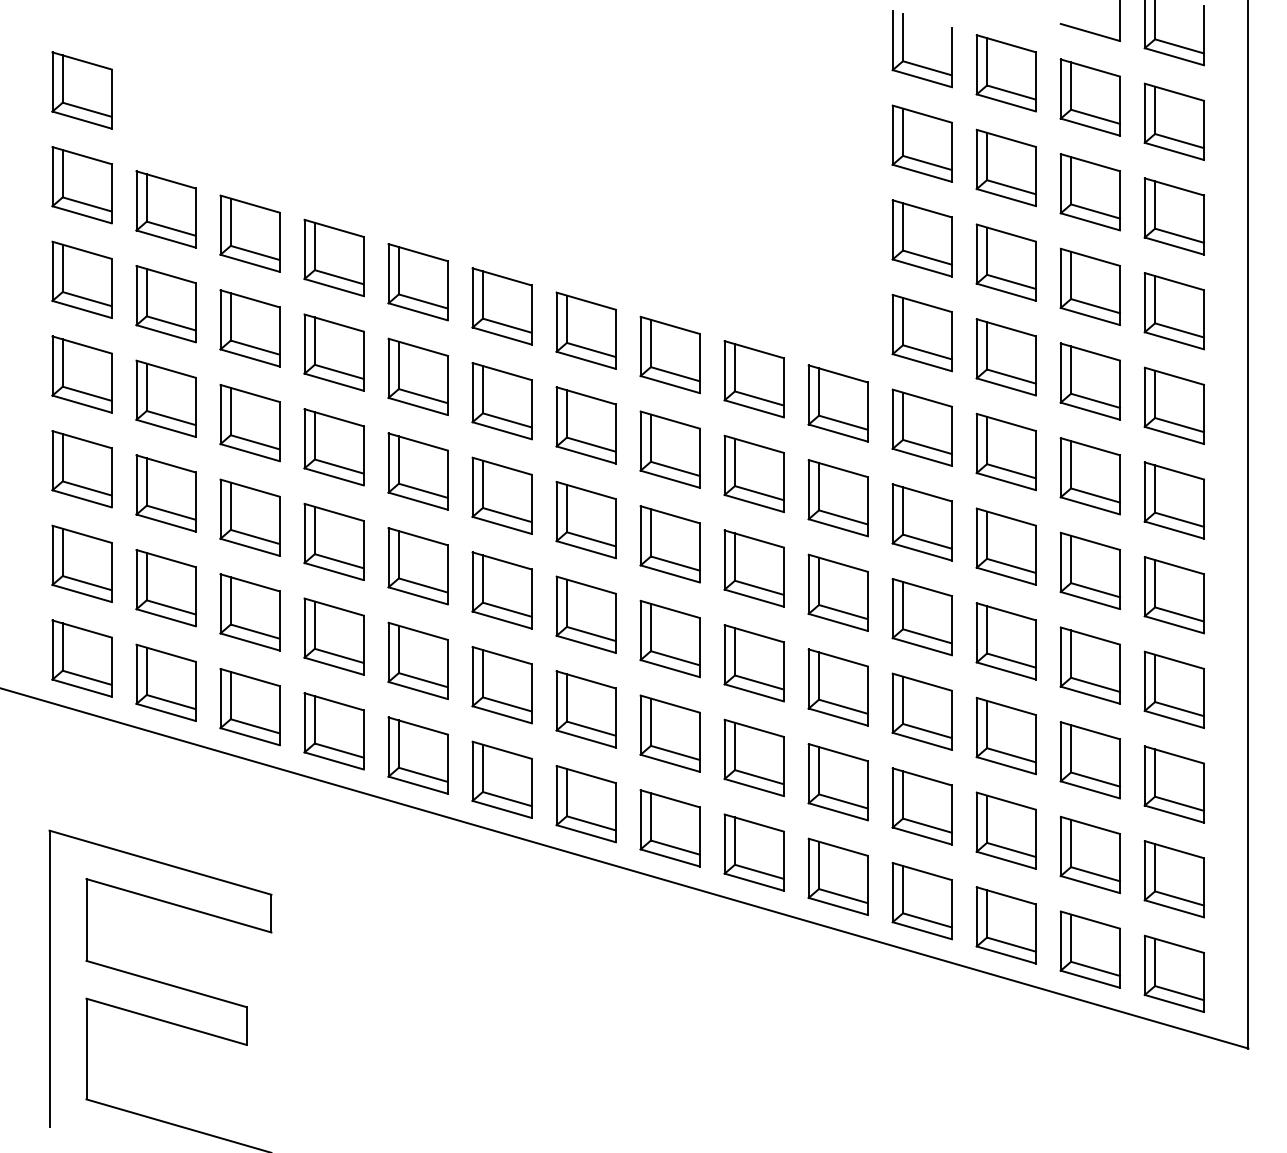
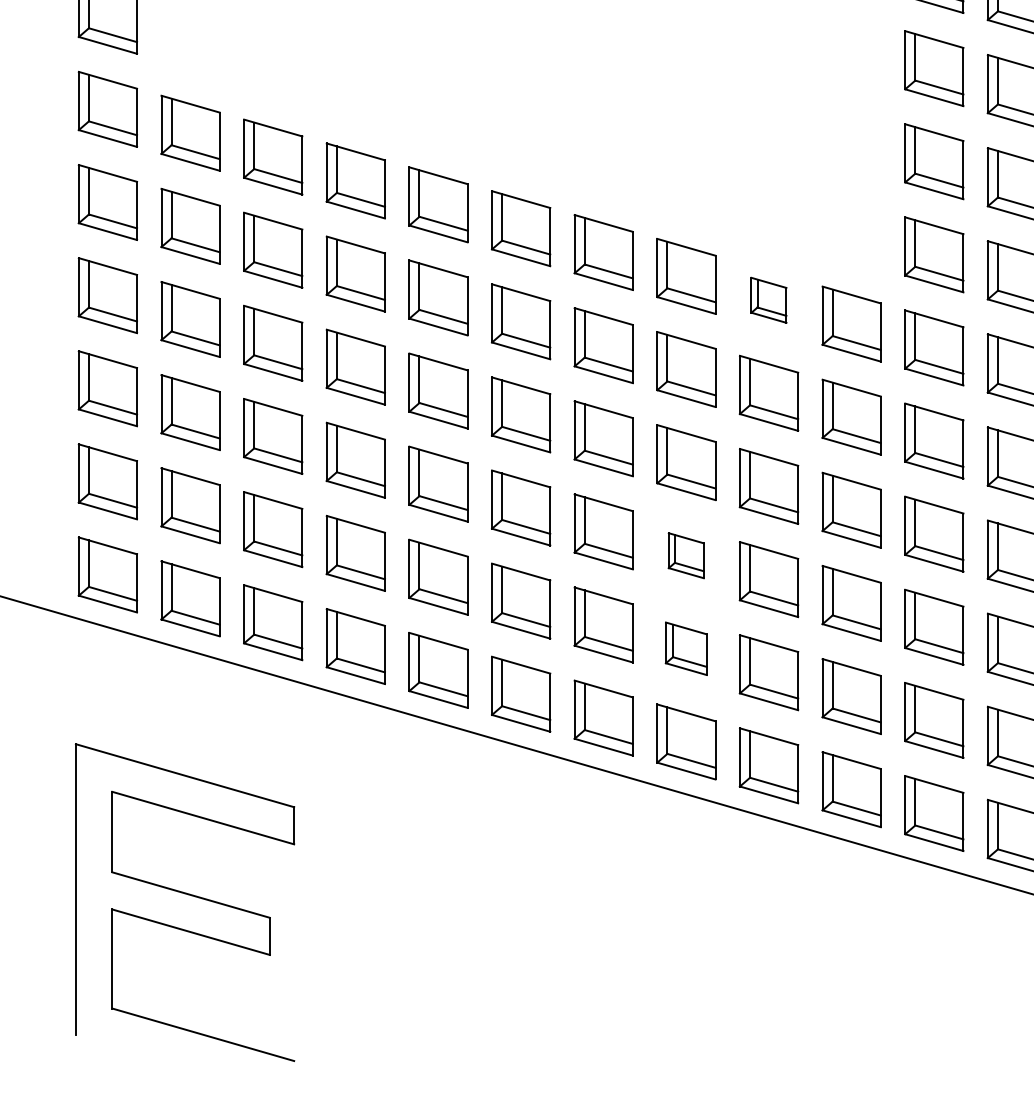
part: (753, 379) -> (768, 300), size x0.6
part: (669, 638) -> (685, 555), size x0.6
part: (669, 733) -> (685, 648), size x0.7

